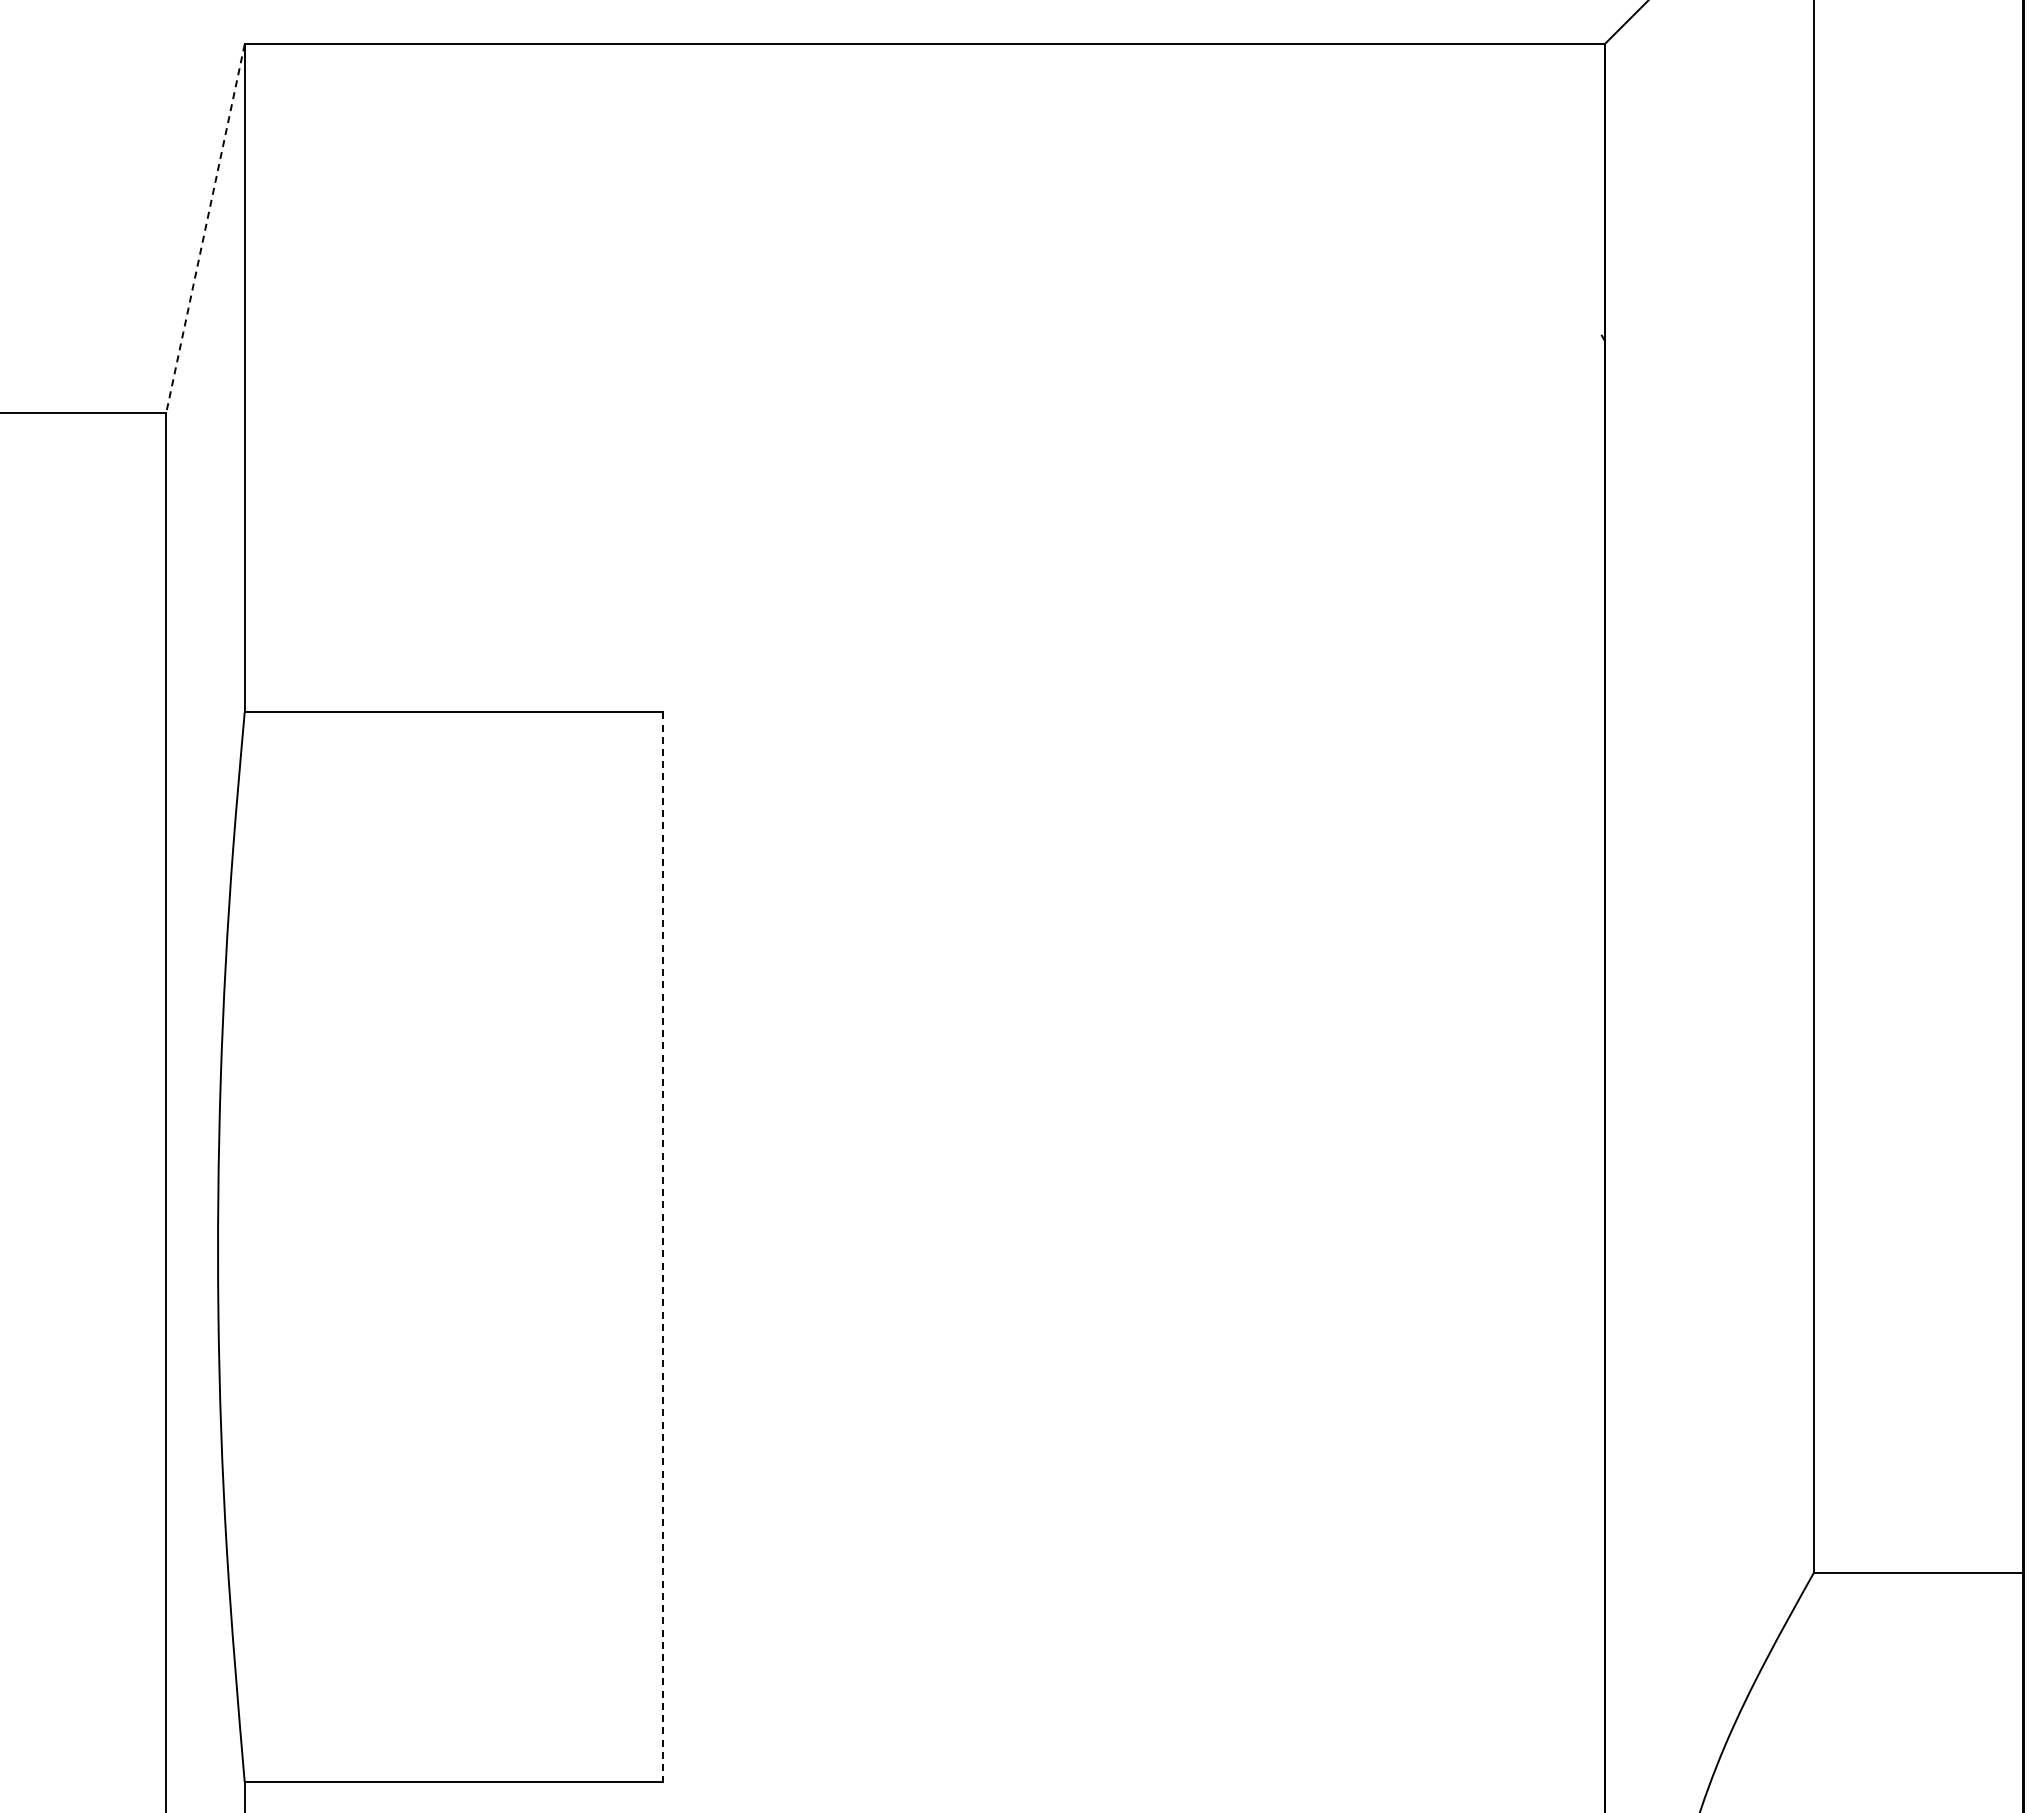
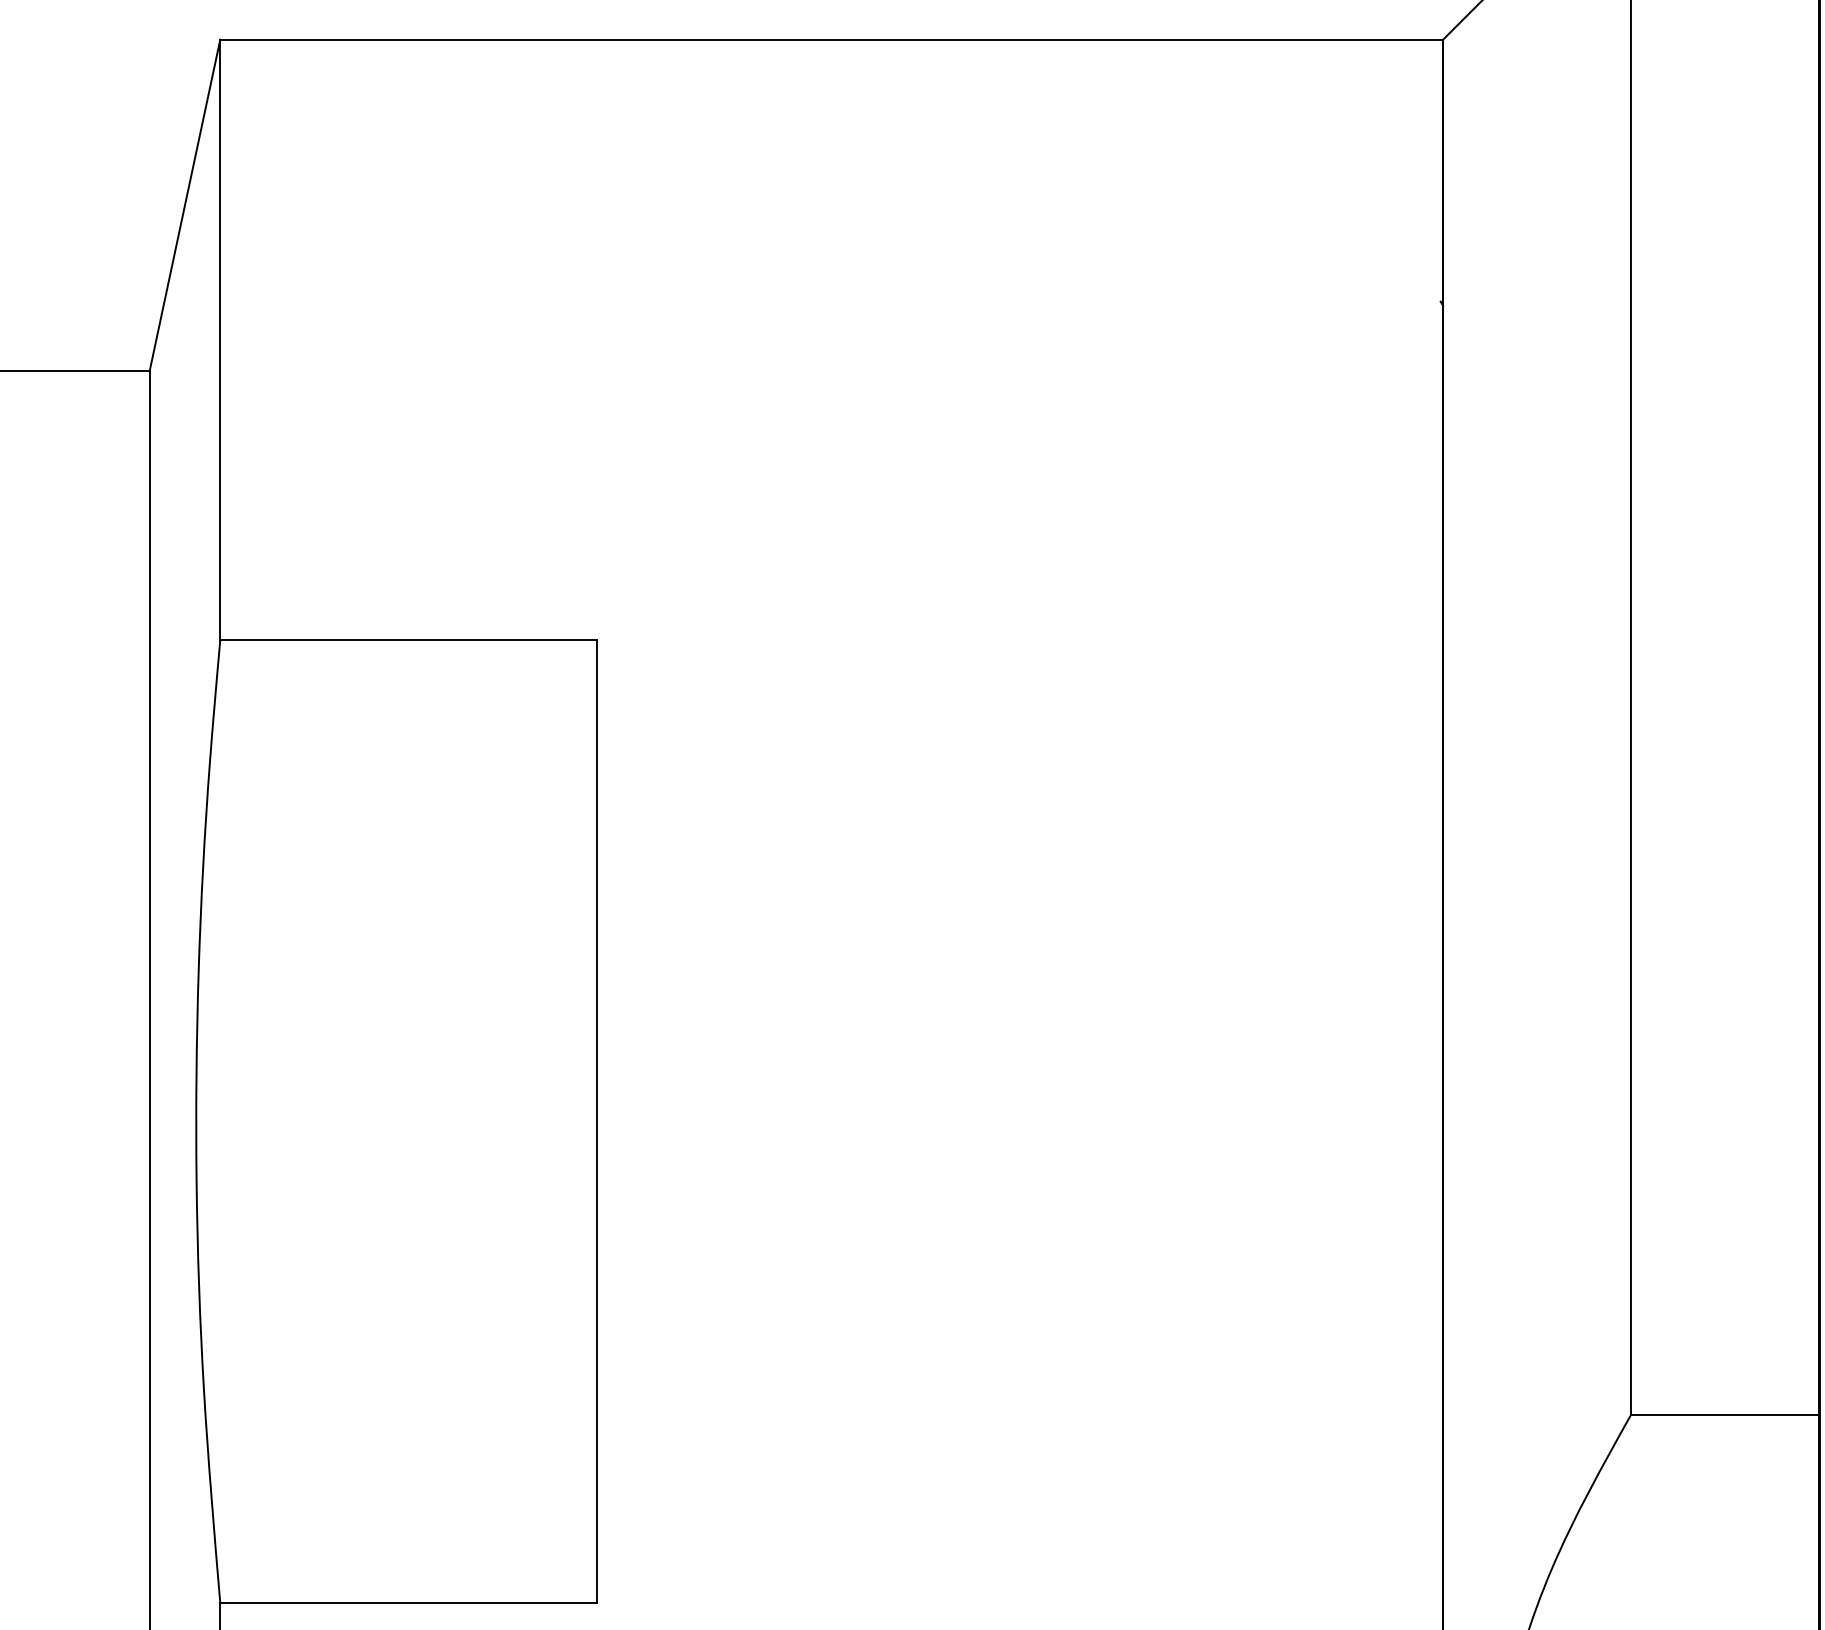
line: (205, 229) -> (184, 206), dashed -> solid
line: (663, 1247) -> (596, 1121), dashed -> solid

